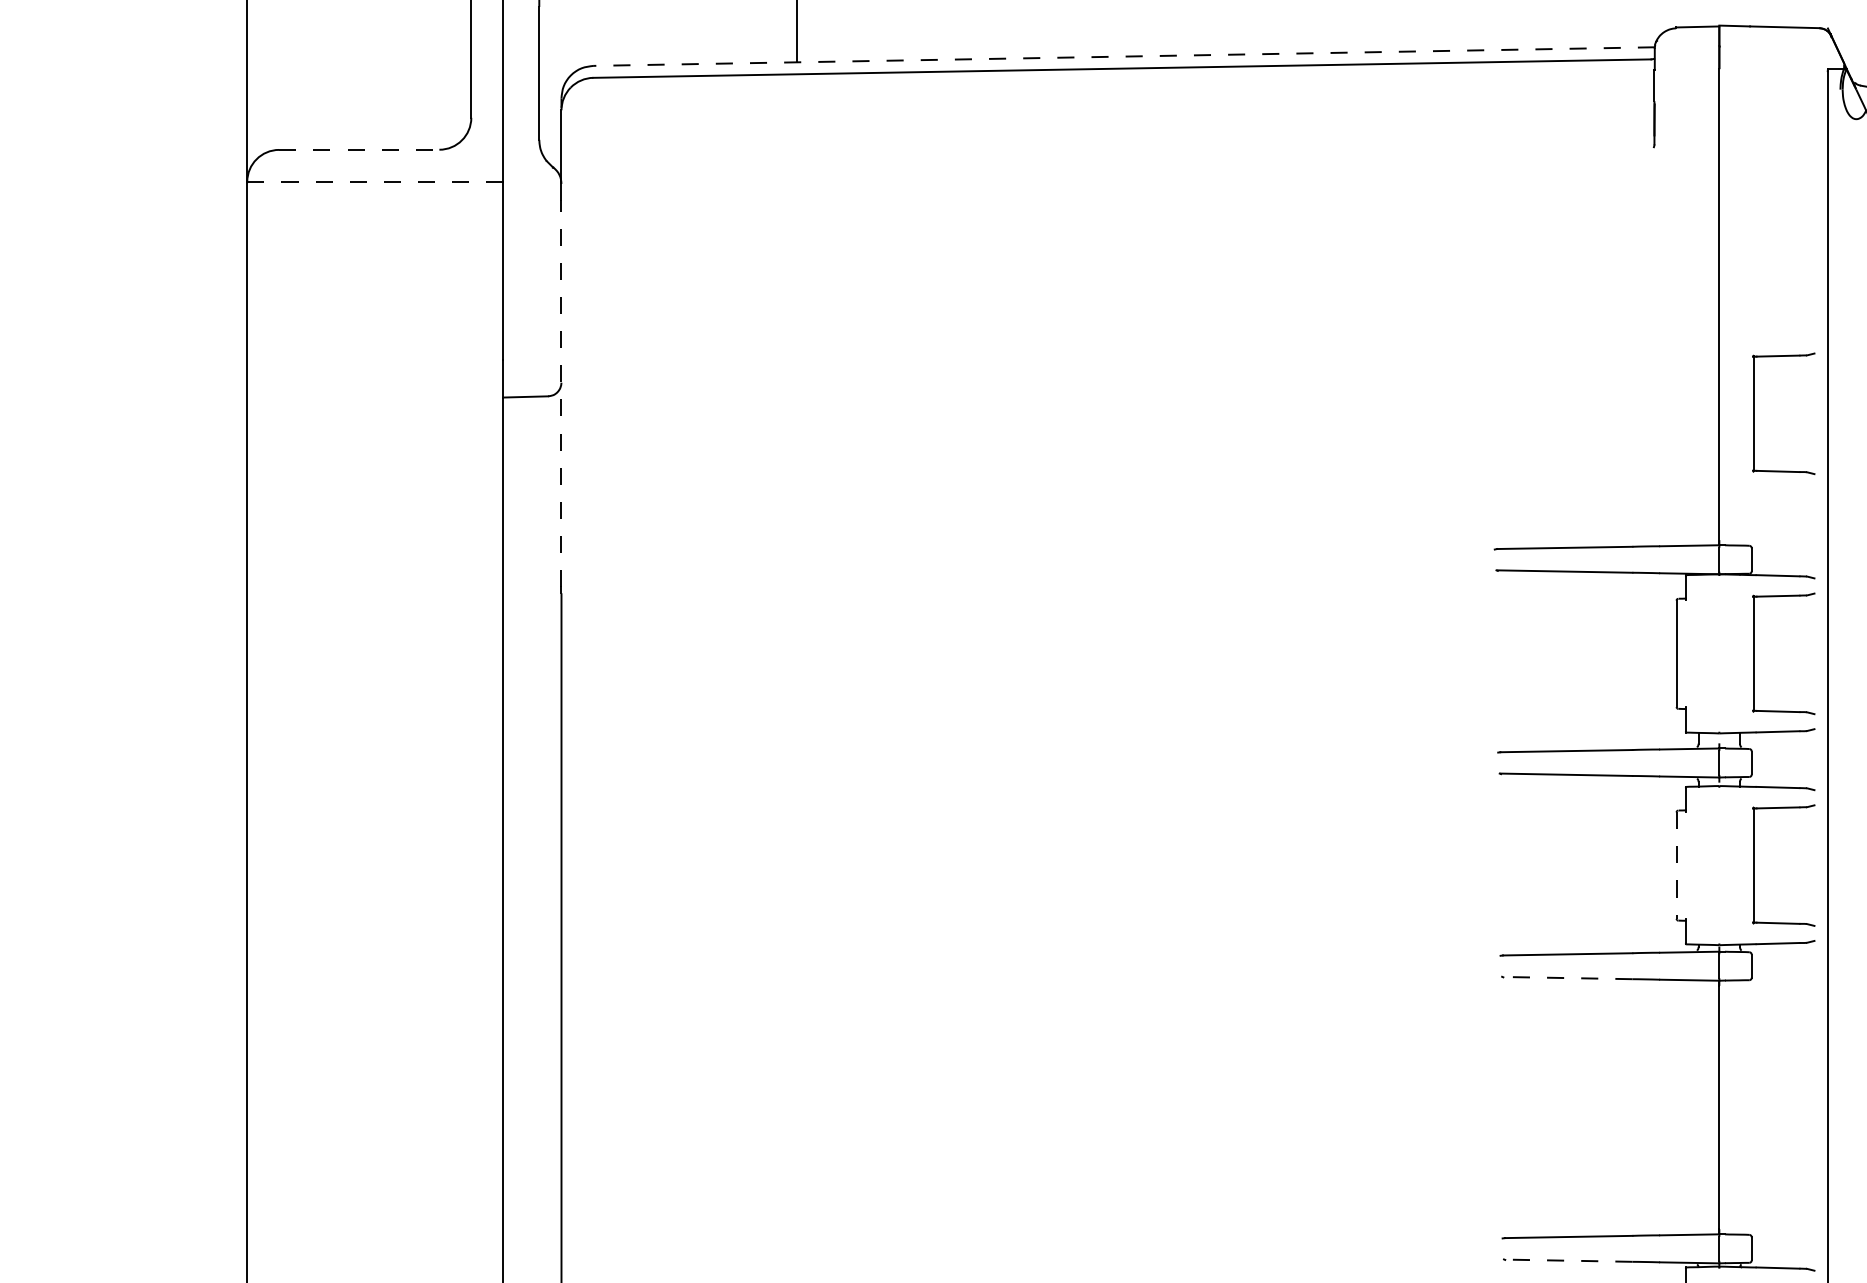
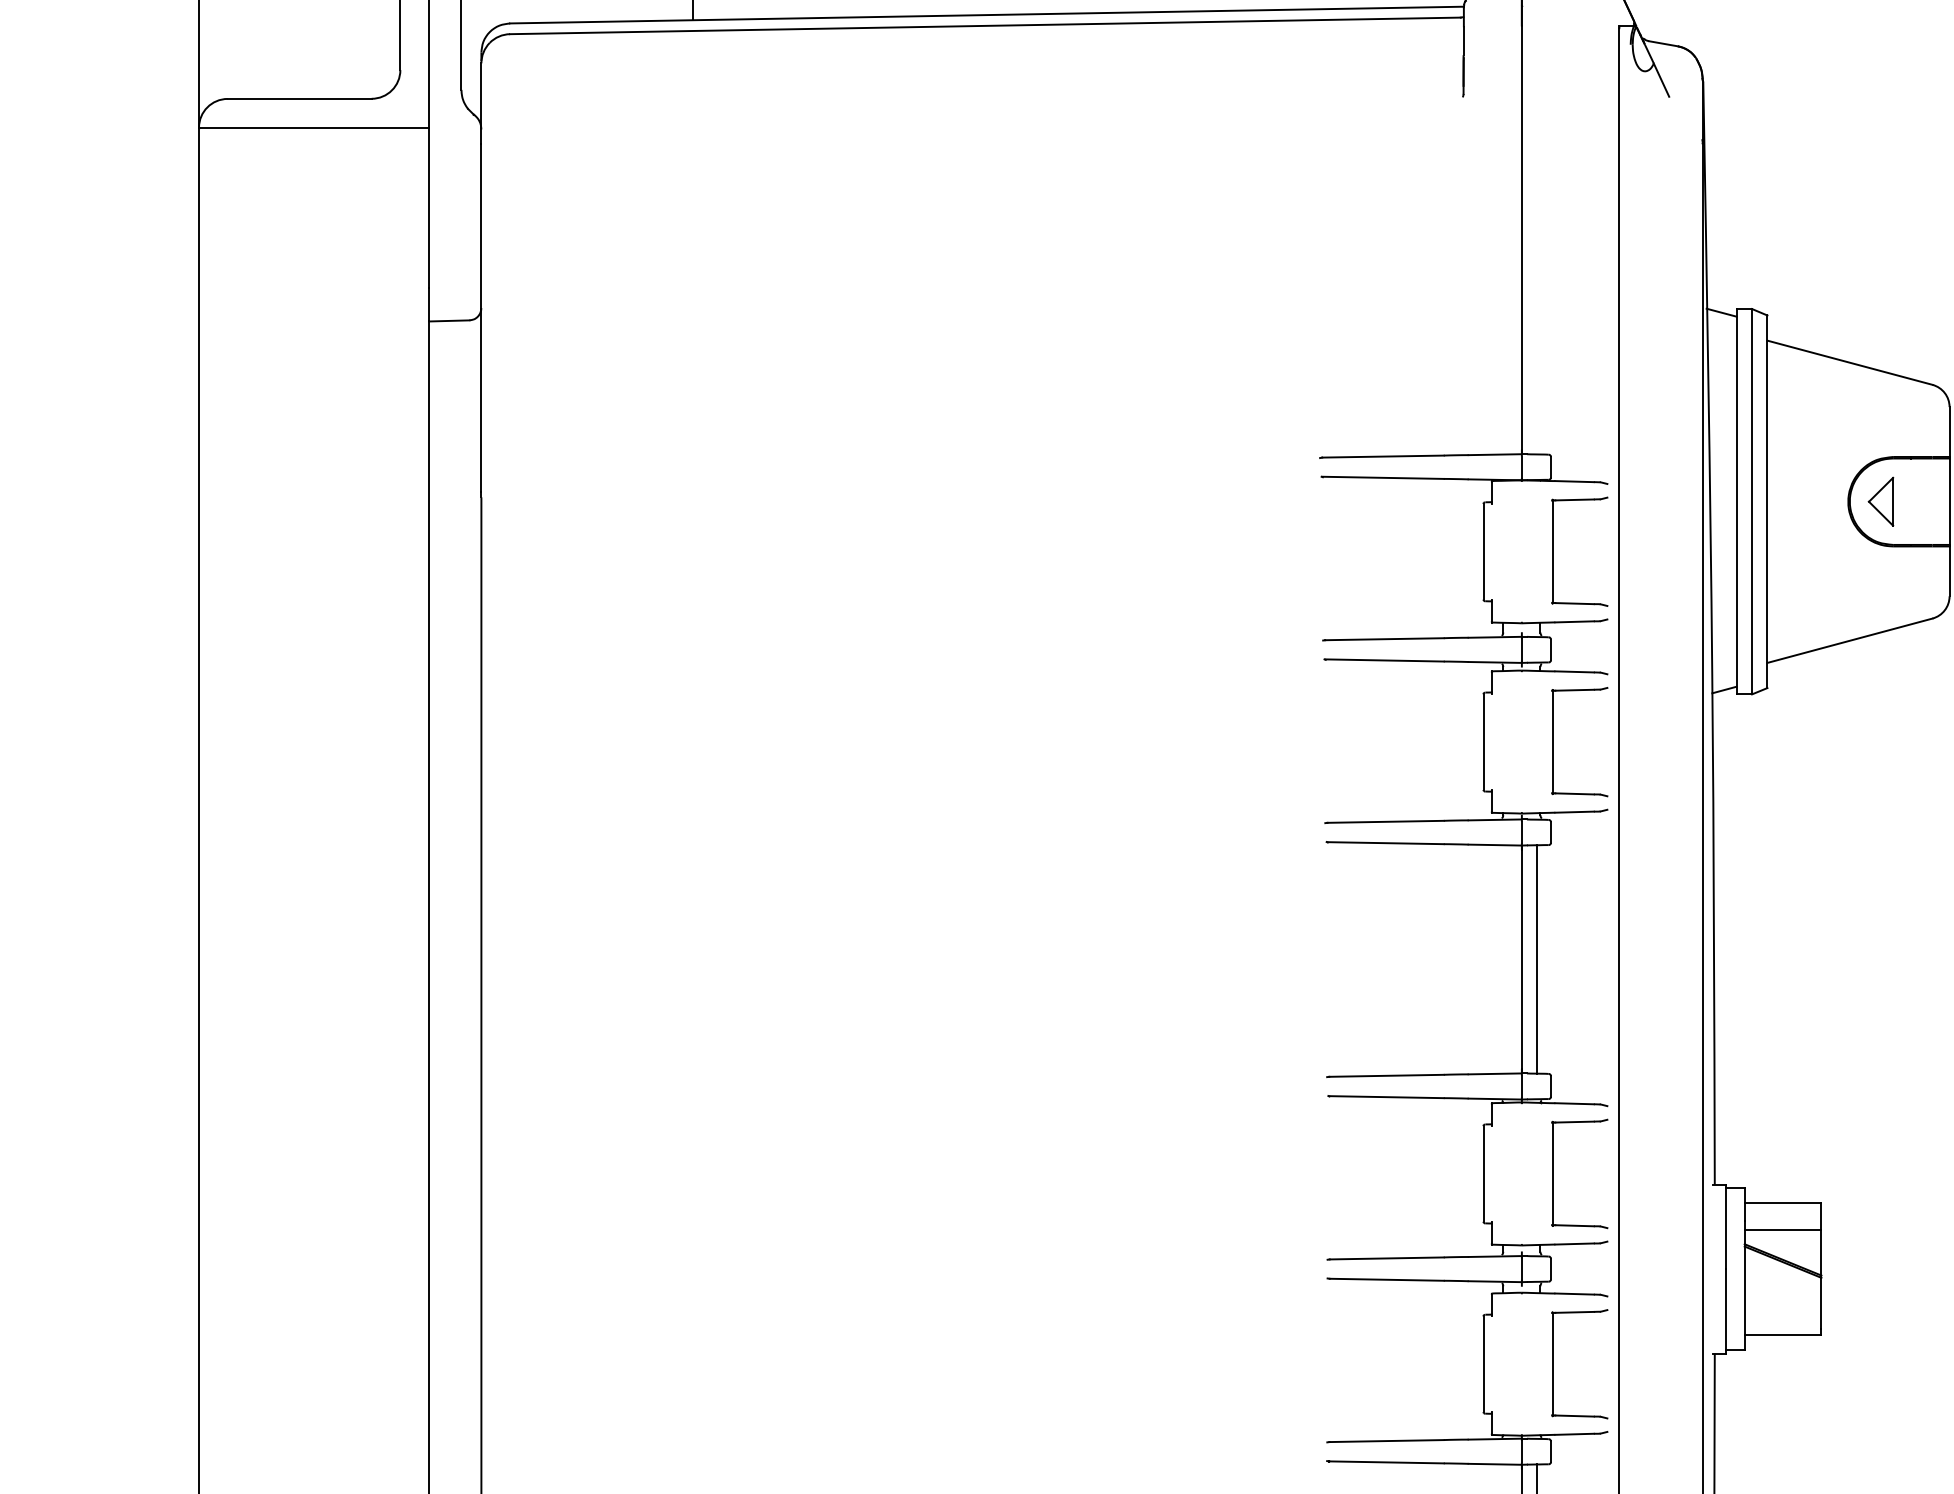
line: (1123, 57) -> (986, 15), dashed -> solid
line: (359, 149) -> (299, 98), dashed -> solid
line: (374, 181) -> (313, 127), dashed -> solid
line: (561, 393) -> (481, 317), dashed -> solid
part: (1754, 414) -> (1553, 336), removed
line: (1676, 866) -> (1483, 742), dashed -> solid
line: (1567, 978) -> (1385, 843), dashed -> solid
line: (1735, 1107) -> (1536, 959), added
line: (1568, 1261) -> (1386, 1097), dashed -> solid

